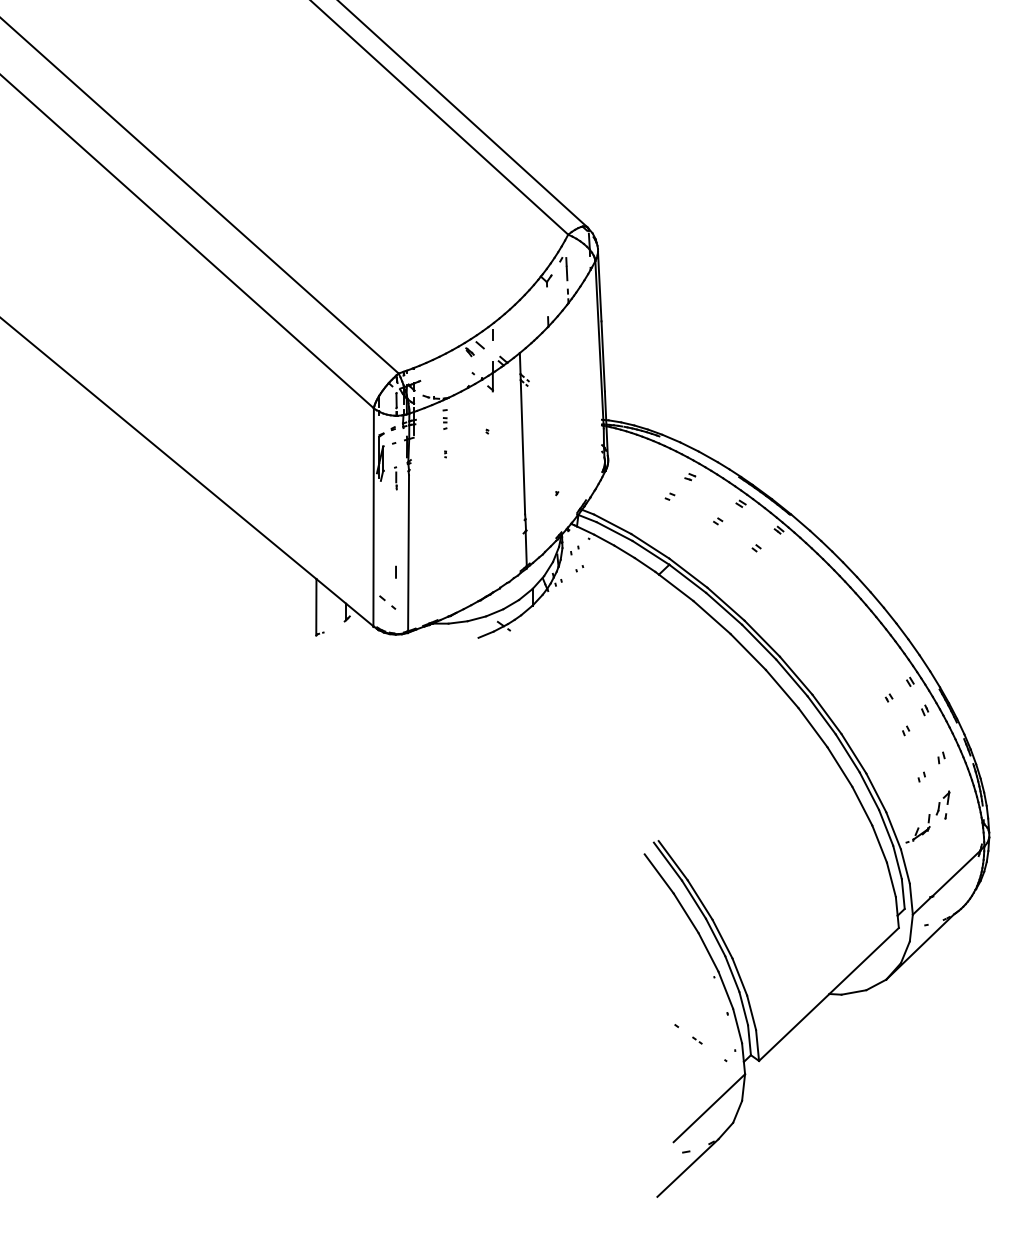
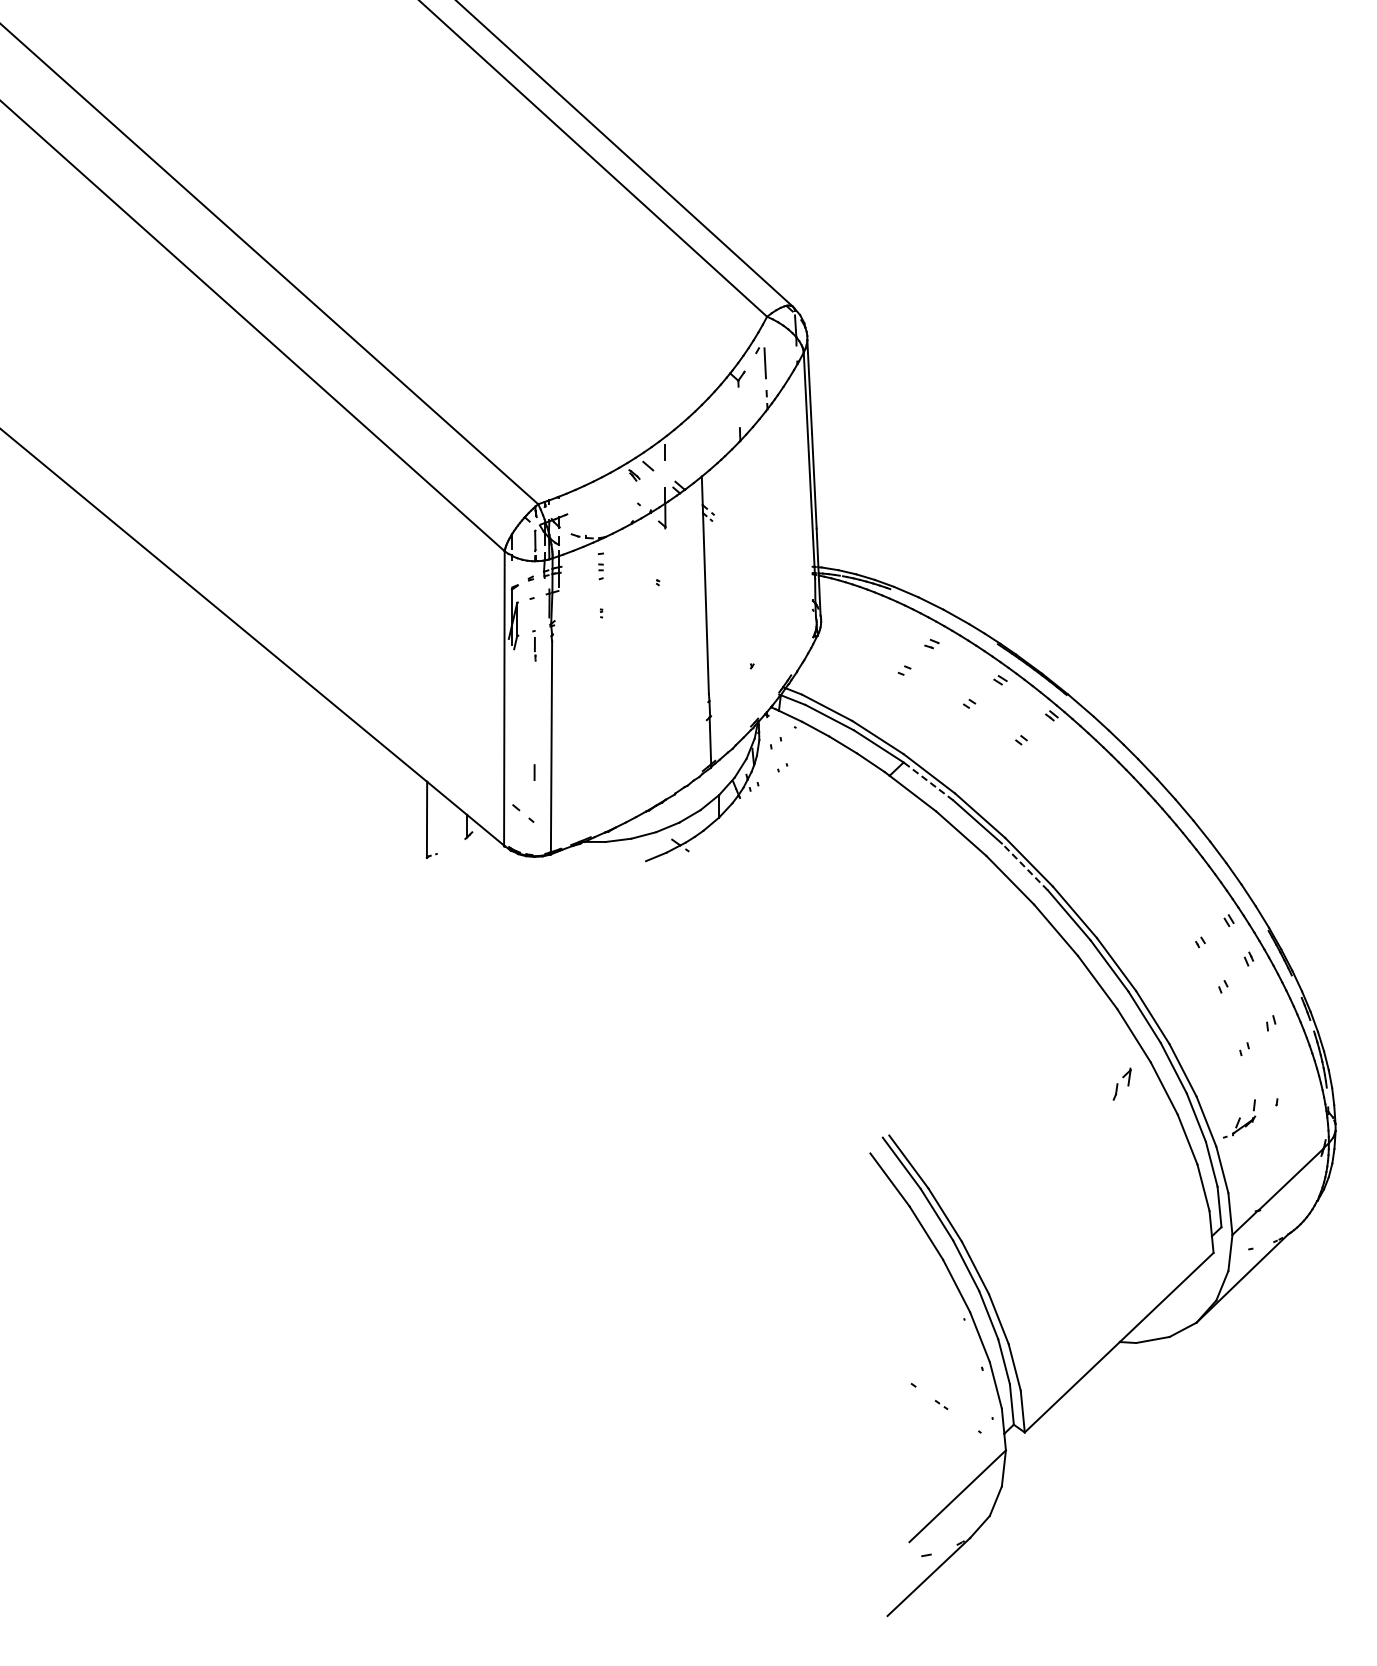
line: (687, 578) -> (928, 781), solid -> dashed
line: (758, 642) -> (1024, 867), solid -> dashed
part: (942, 802) -> (1121, 1083), moved

